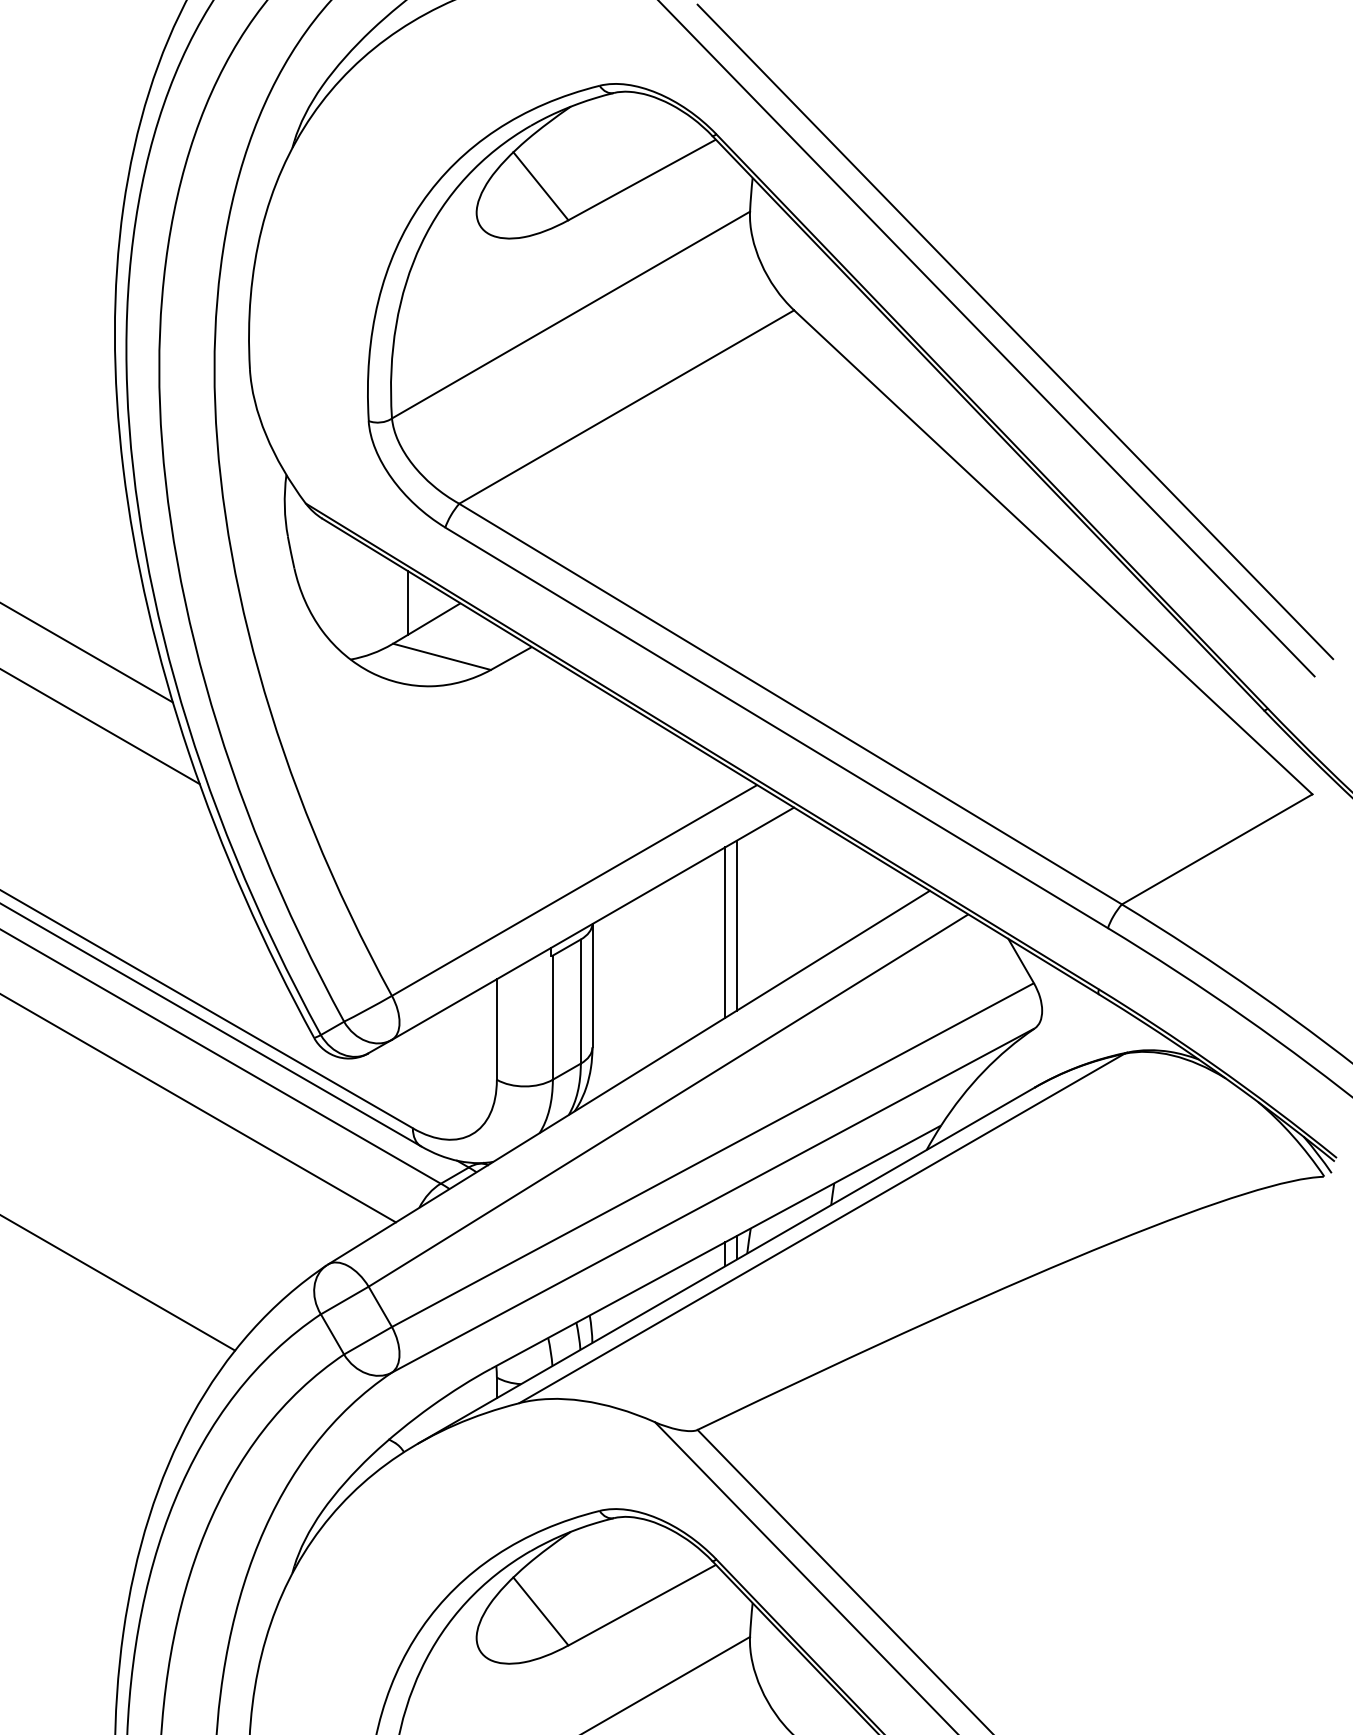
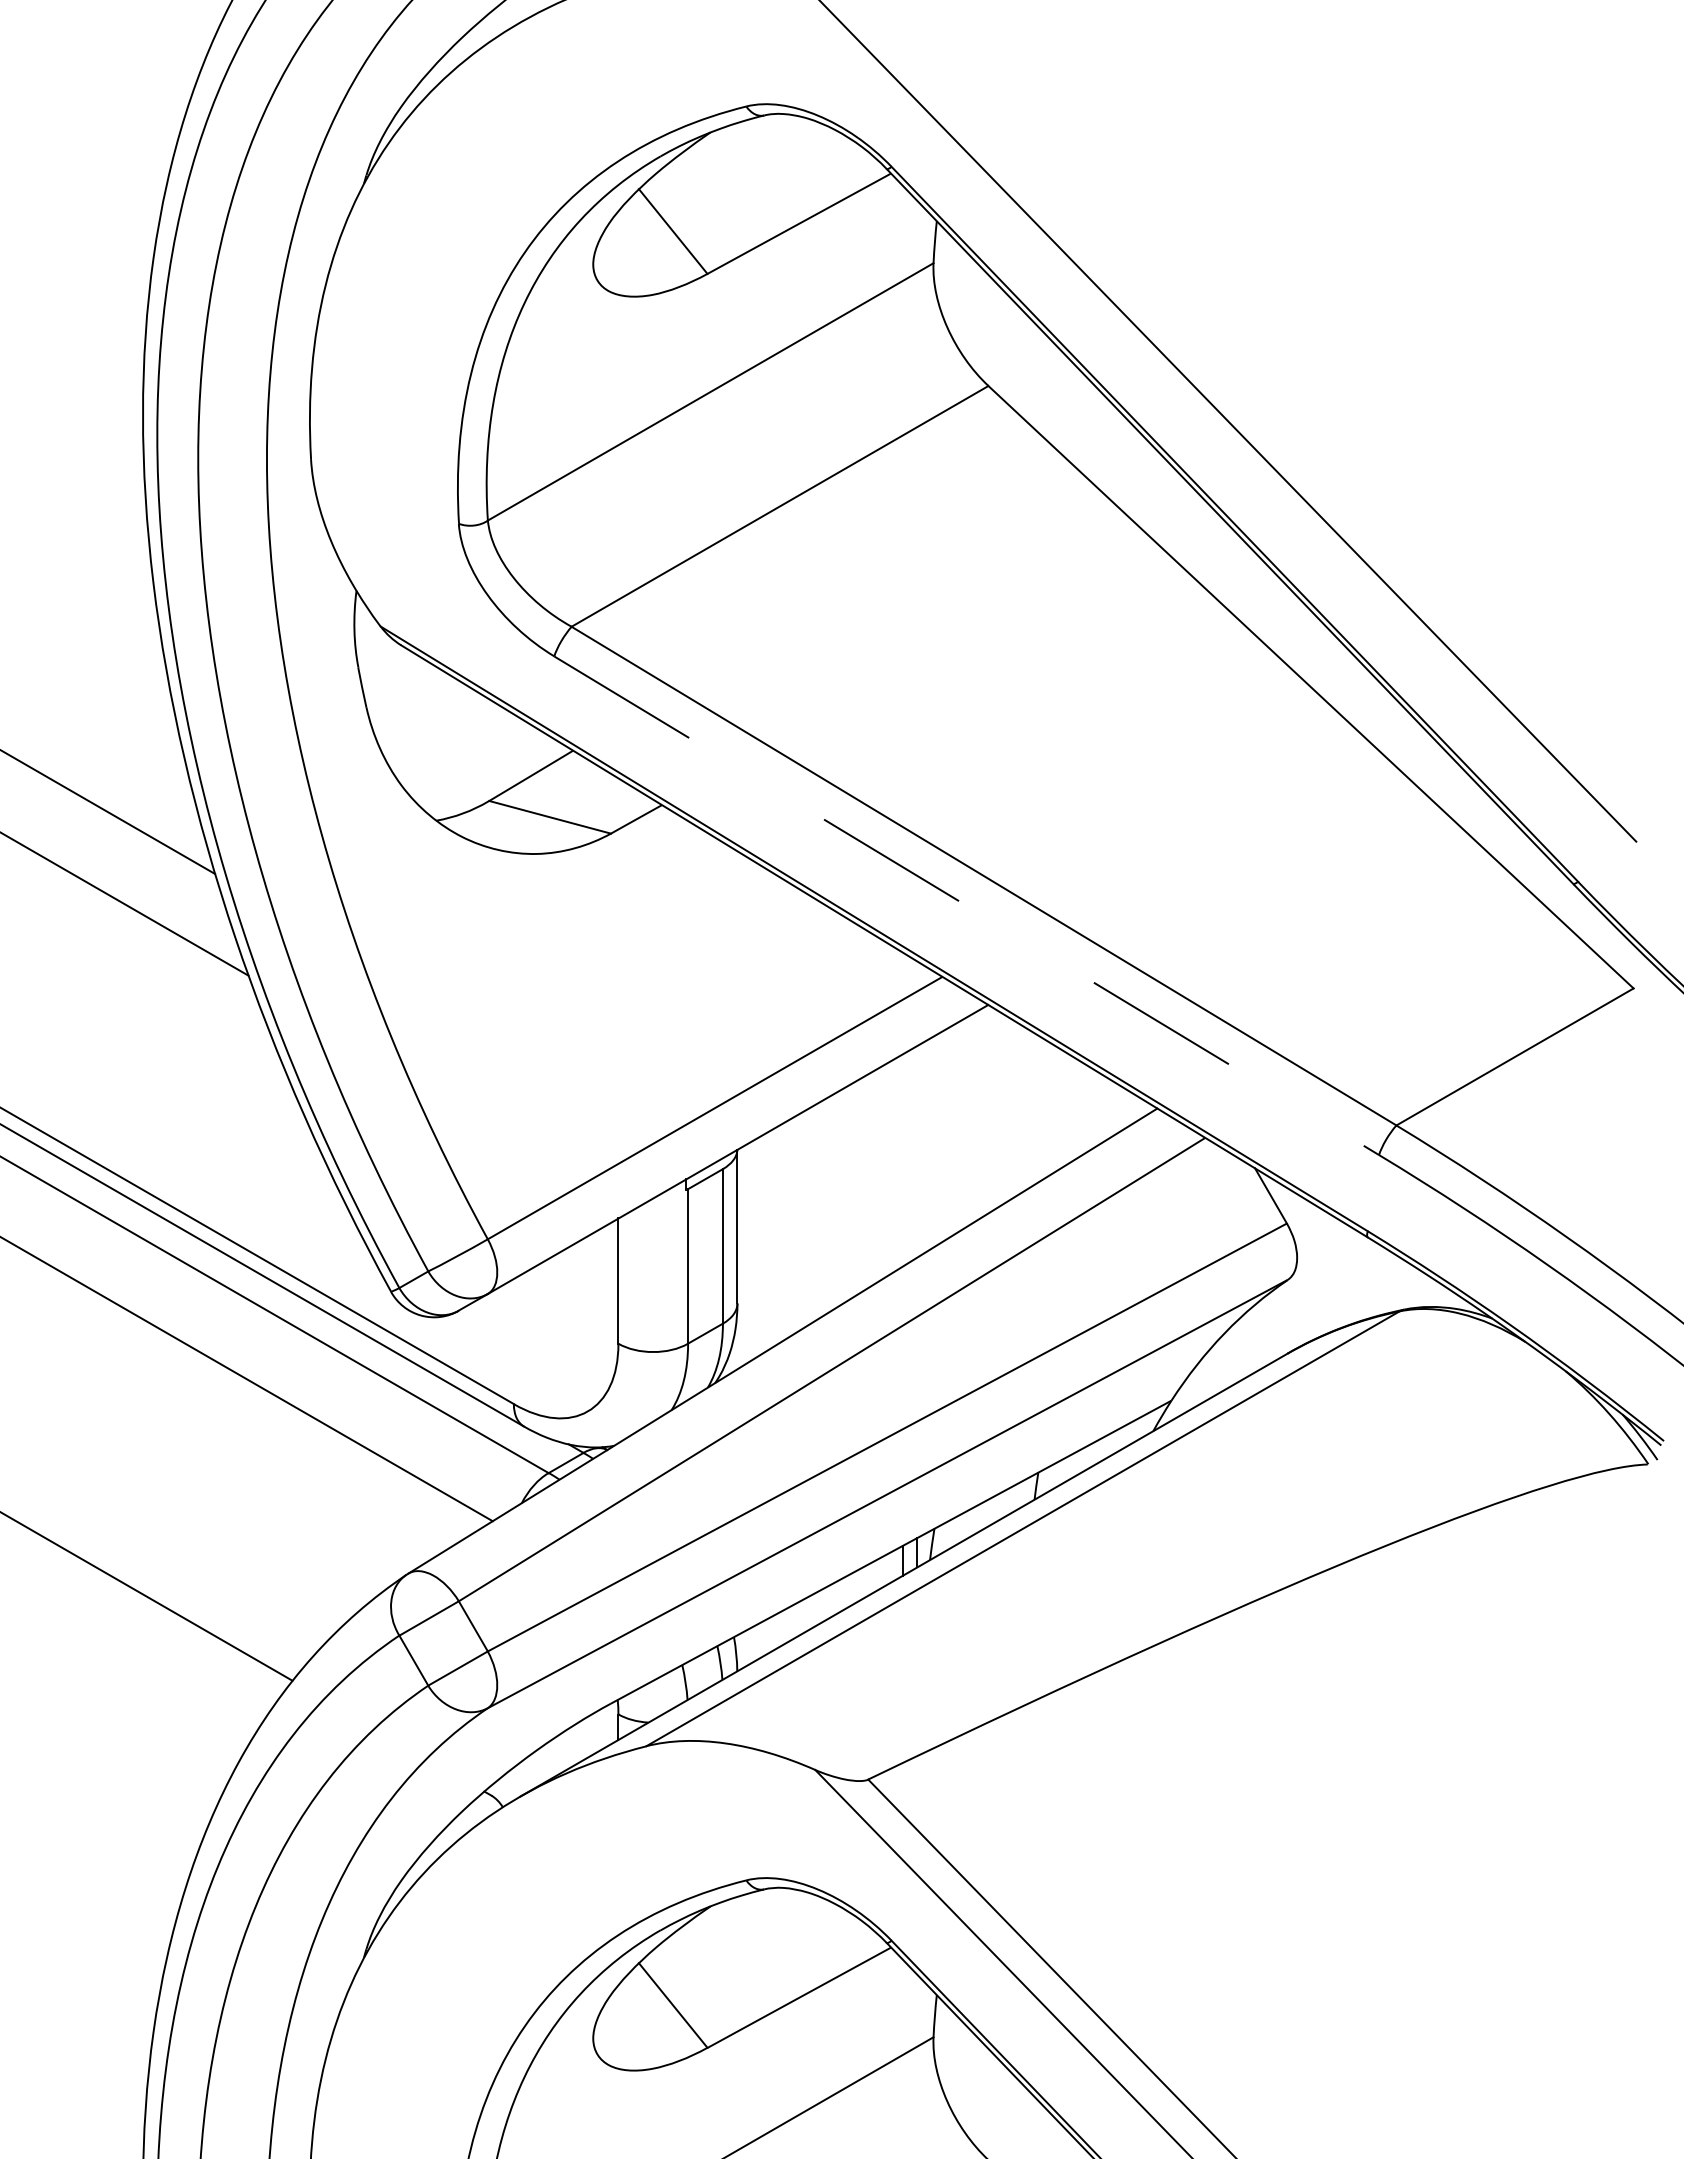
line: (1015, 331) -> (1263, 412), removed
line: (408, 602) -> (508, 749), removed
line: (776, 727) -> (966, 905), solid -> dashed
line: (737, 925) -> (917, 1151), removed
line: (725, 932) -> (902, 1160), removed

